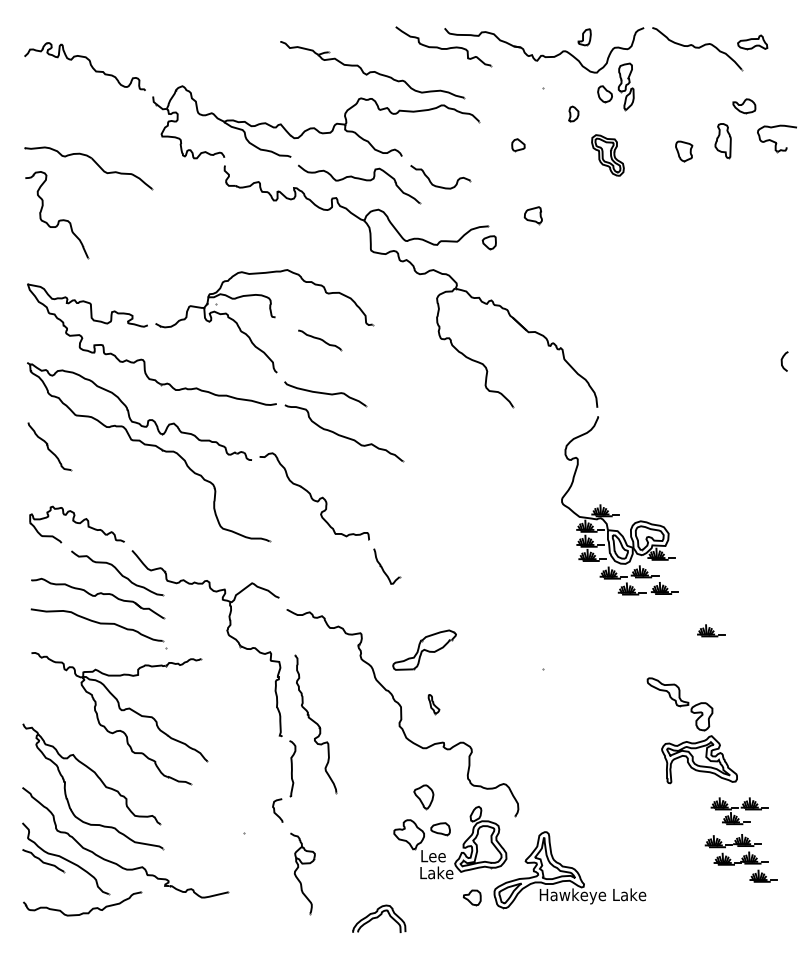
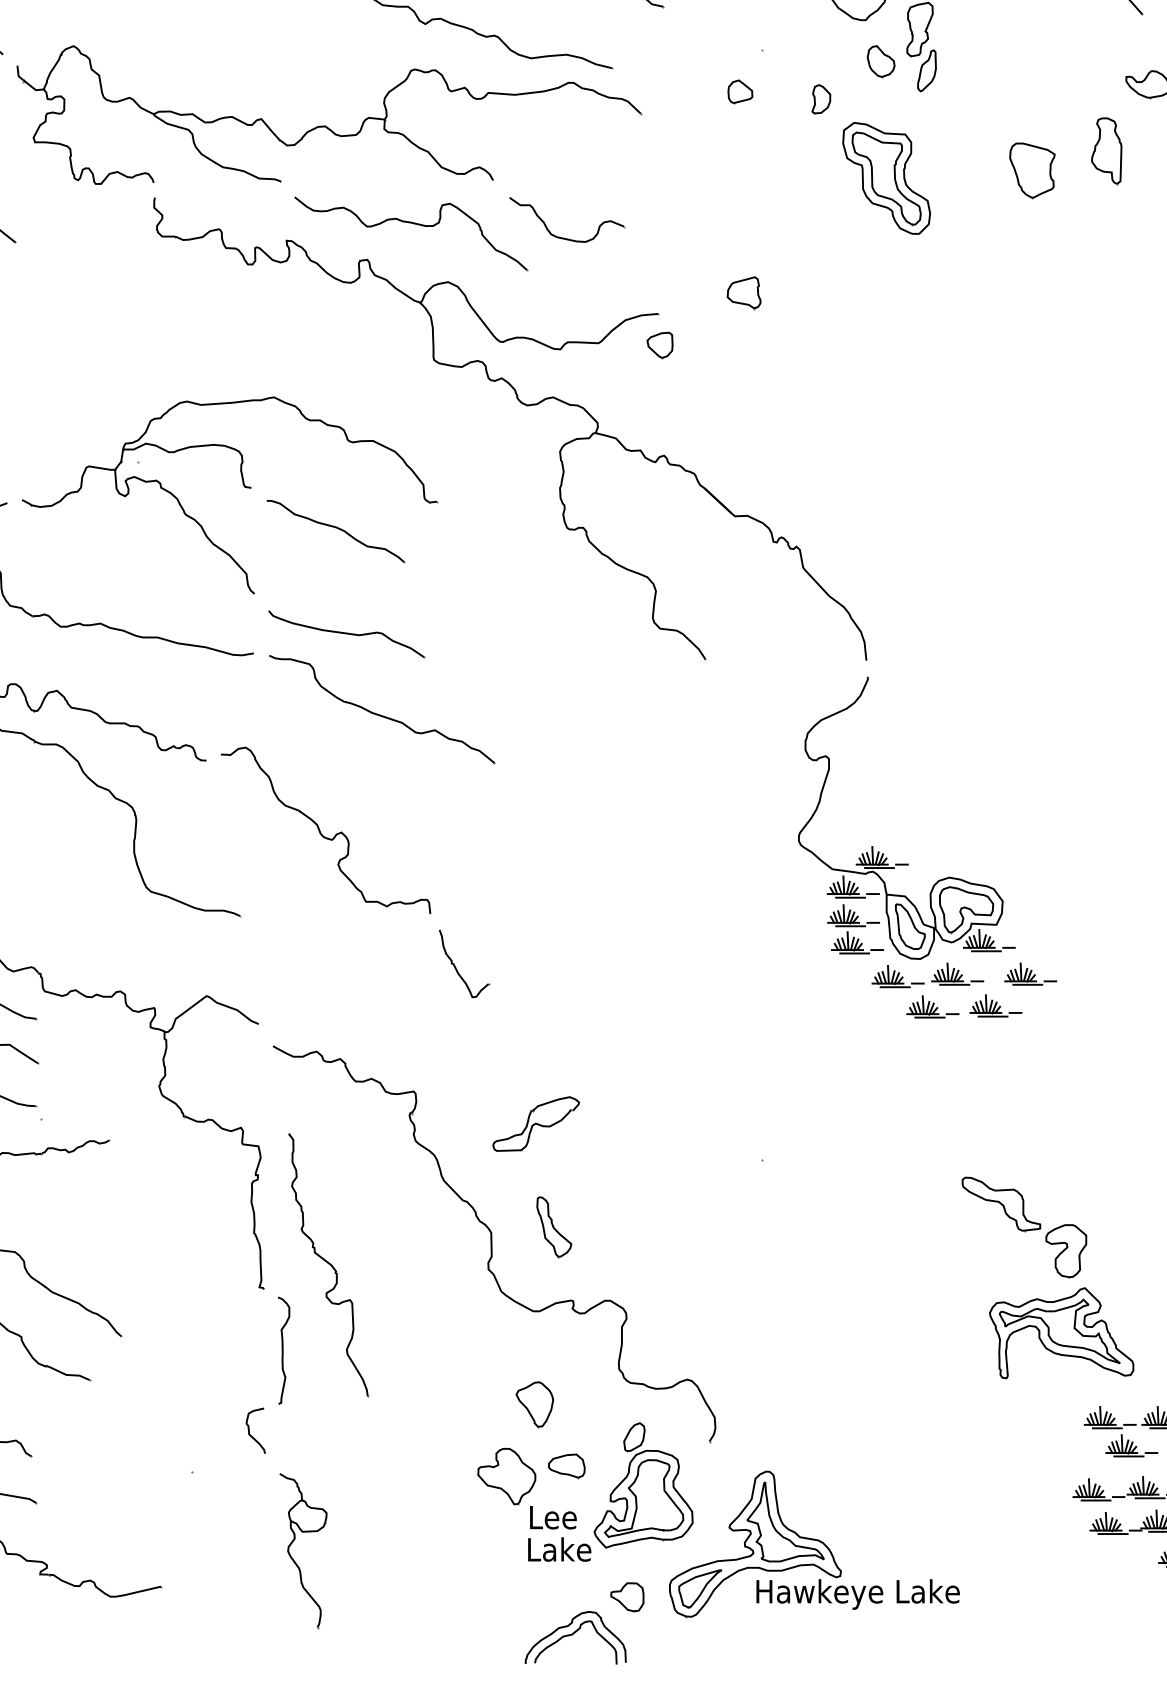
part: (518, 145) -> (740, 92), moved
part: (683, 151) -> (1031, 170), size x1.43
part: (607, 155) -> (885, 178), size x1.43
part: (319, 340) -> (335, 532), size x1.67
part: (711, 630) -> (1031, 973), moved
part: (424, 650) -> (536, 1124), size x0.71
part: (433, 704) -> (553, 1227), size x1.67
part: (379, 918) -> (576, 1636), moved

